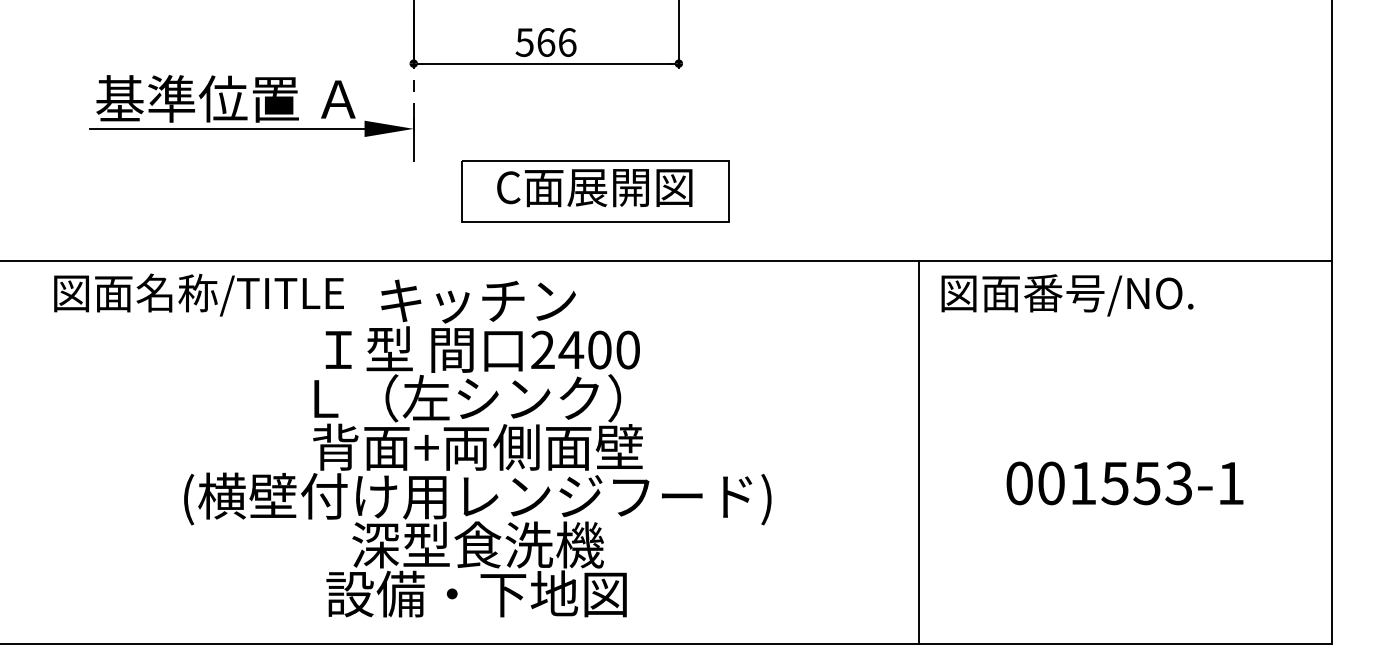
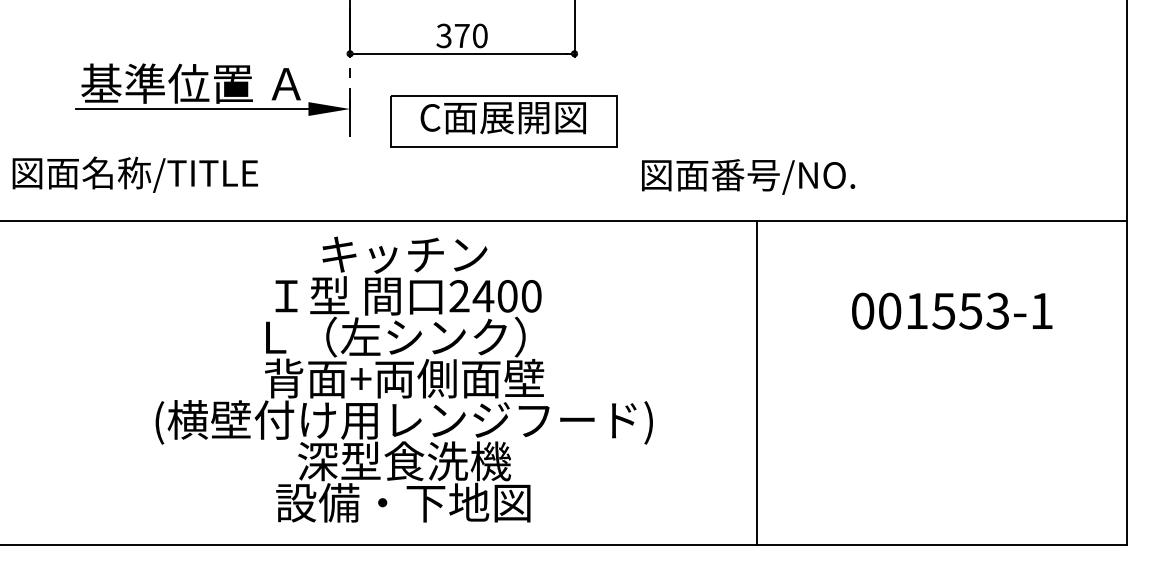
text: (545, 41) -> (461, 35), 566 -> 370
part: (594, 192) -> (503, 121), moved
text: (198, 294) -> (134, 174), moved
text: (1067, 294) -> (748, 176), moved
line: (919, 453) -> (757, 383), moved
text: (1125, 482) -> (952, 310), moved

